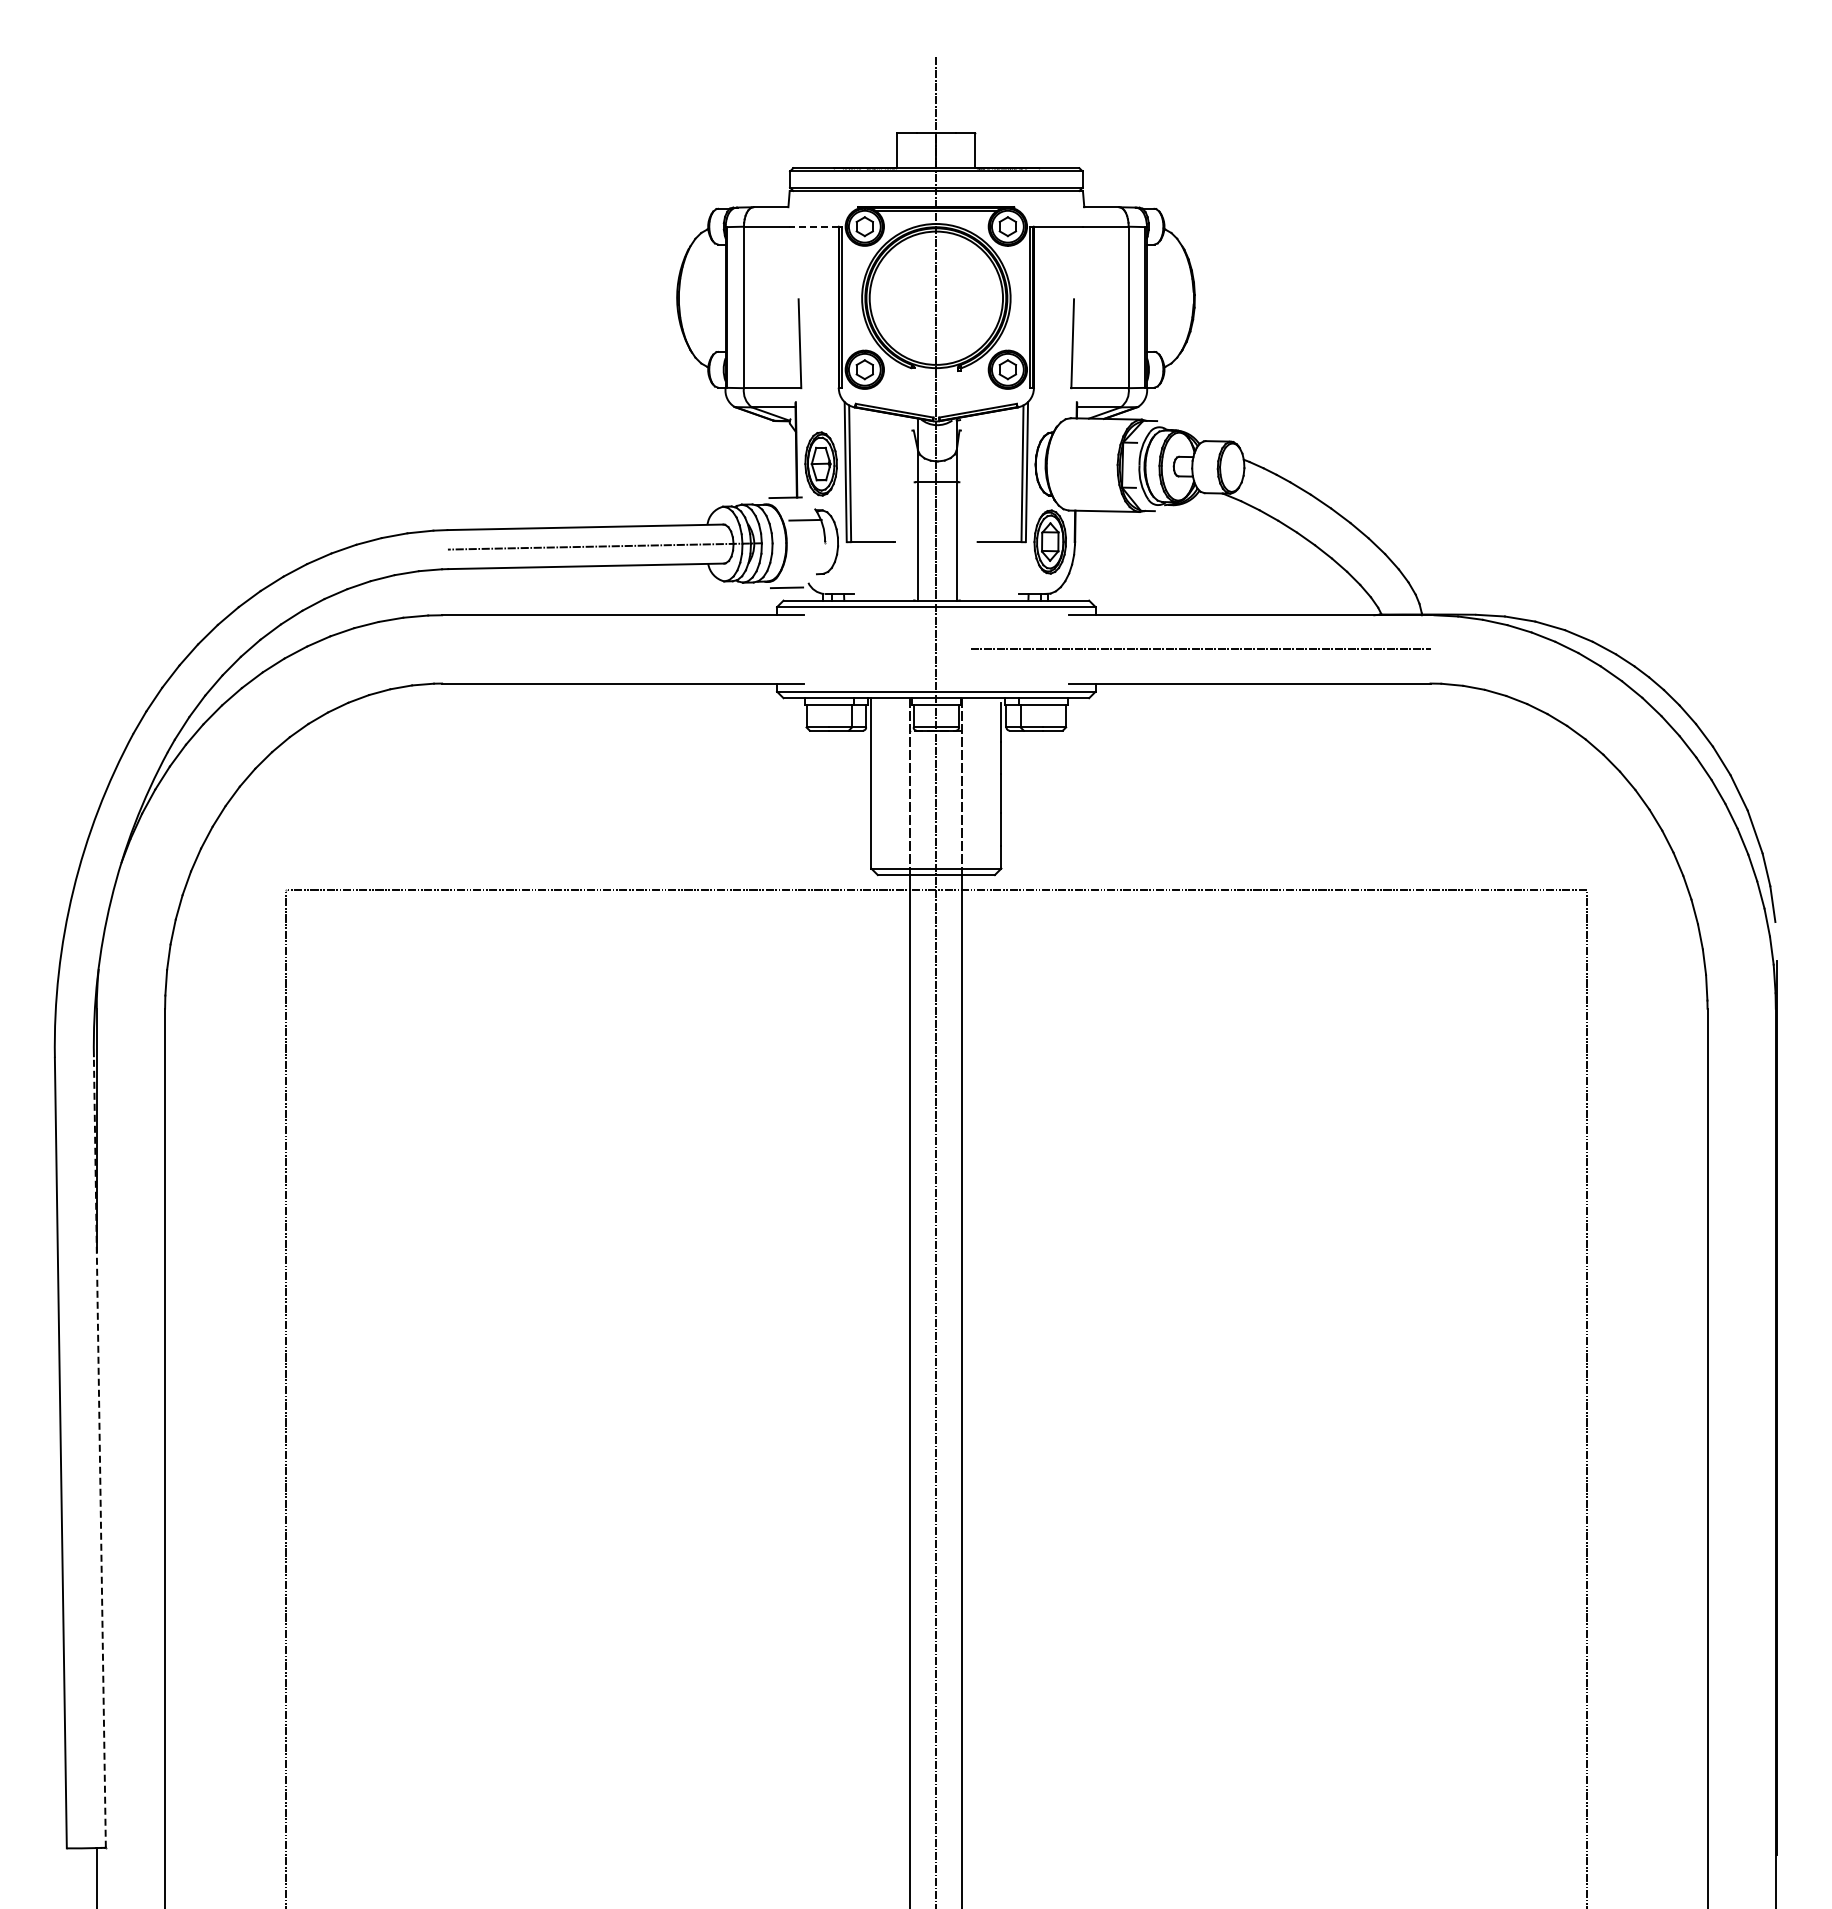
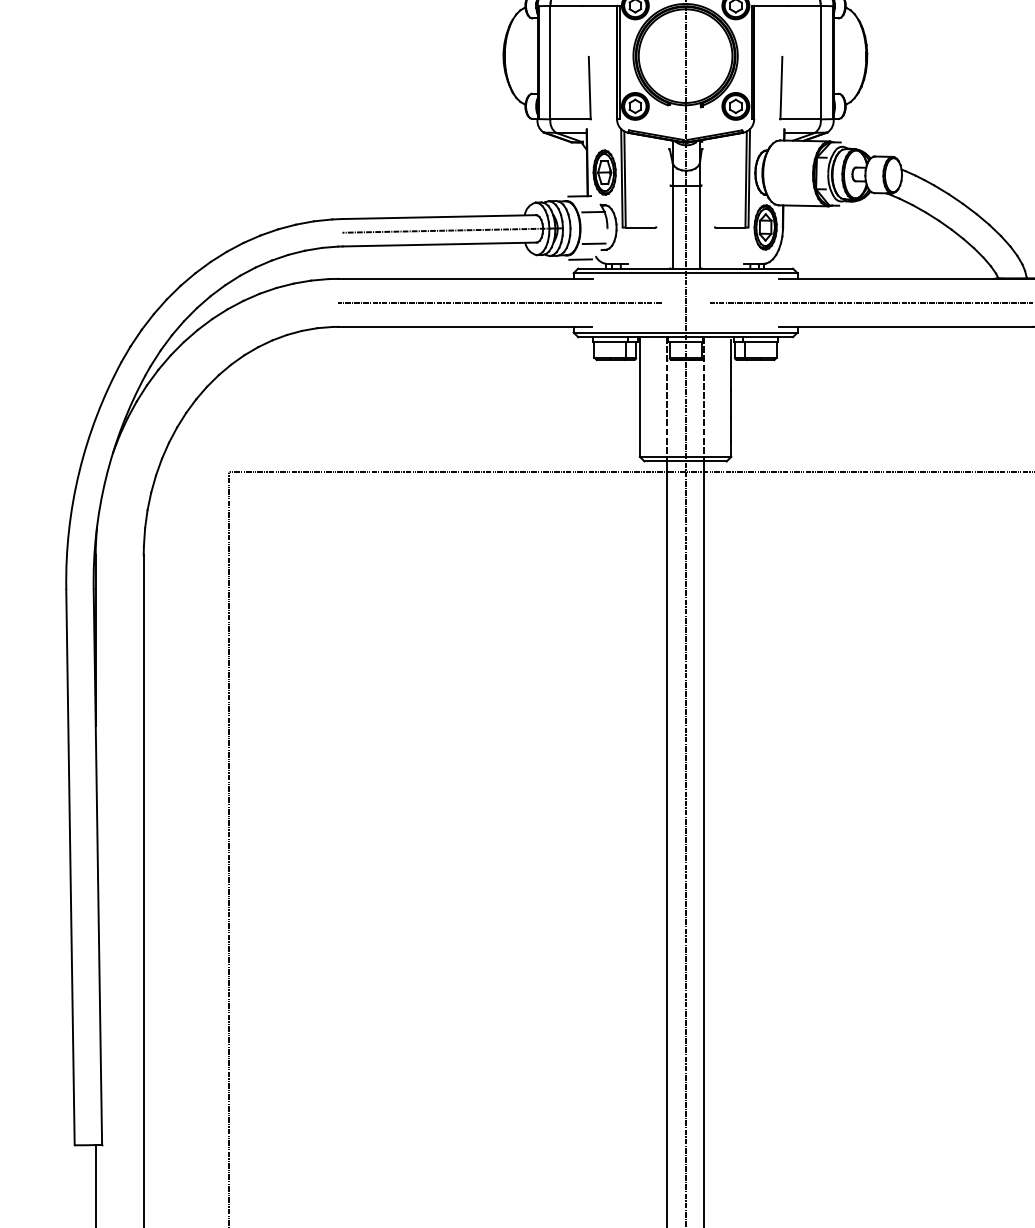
line: (814, 226) -> (599, 5), dashed -> solid
line: (806, 565) -> (594, 243), added
line: (672, 649) -> (500, 302), added
line: (99, 1451) -> (97, 866), dashed -> solid

